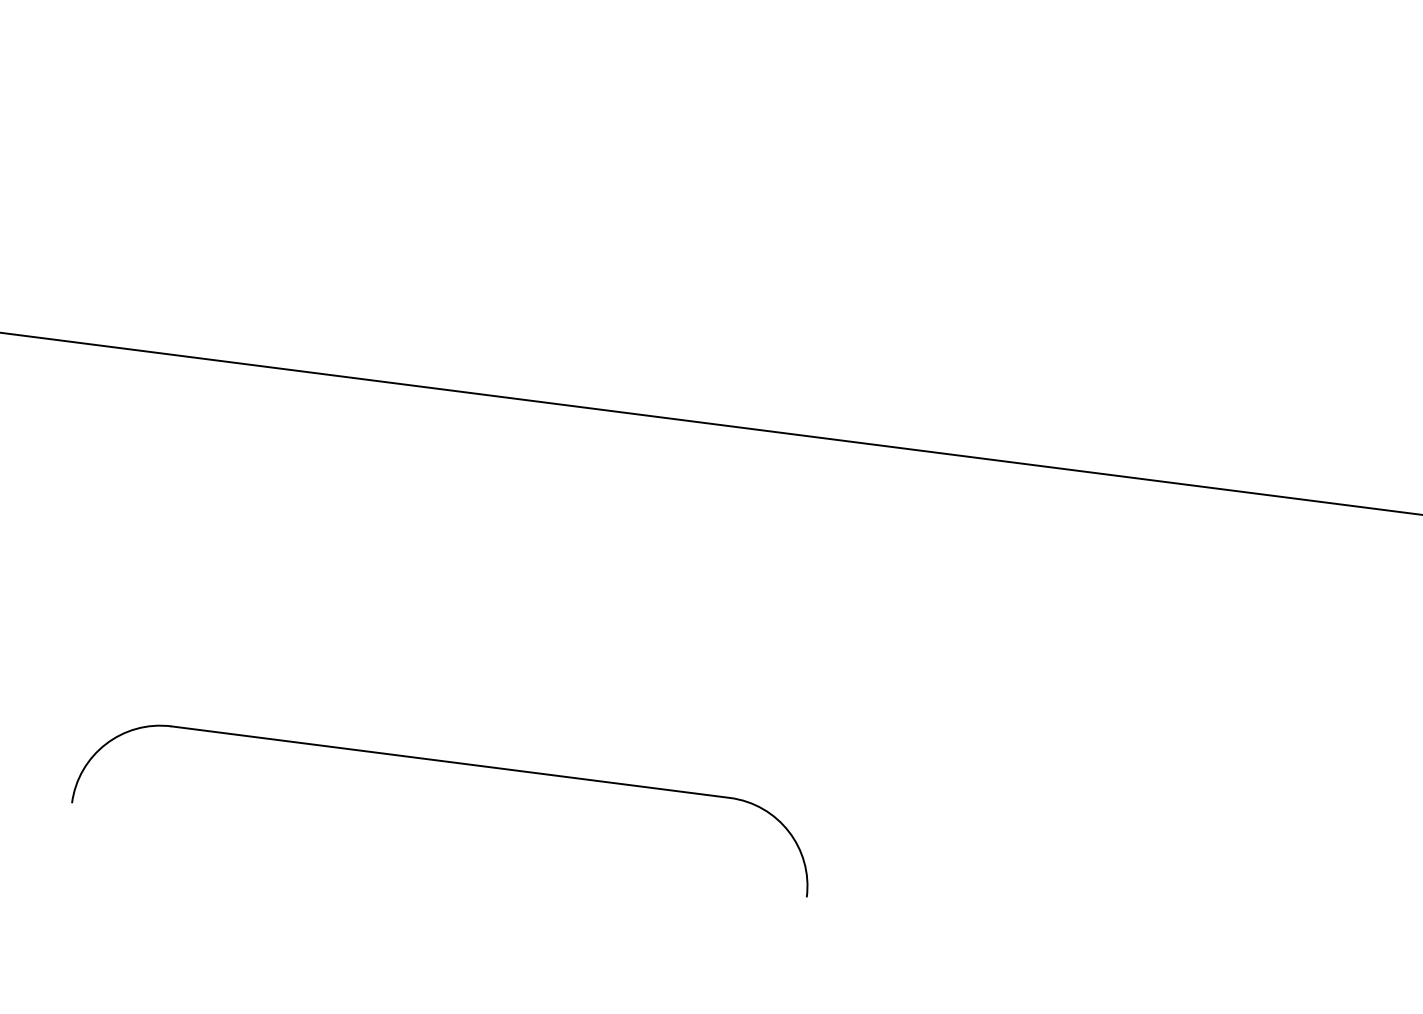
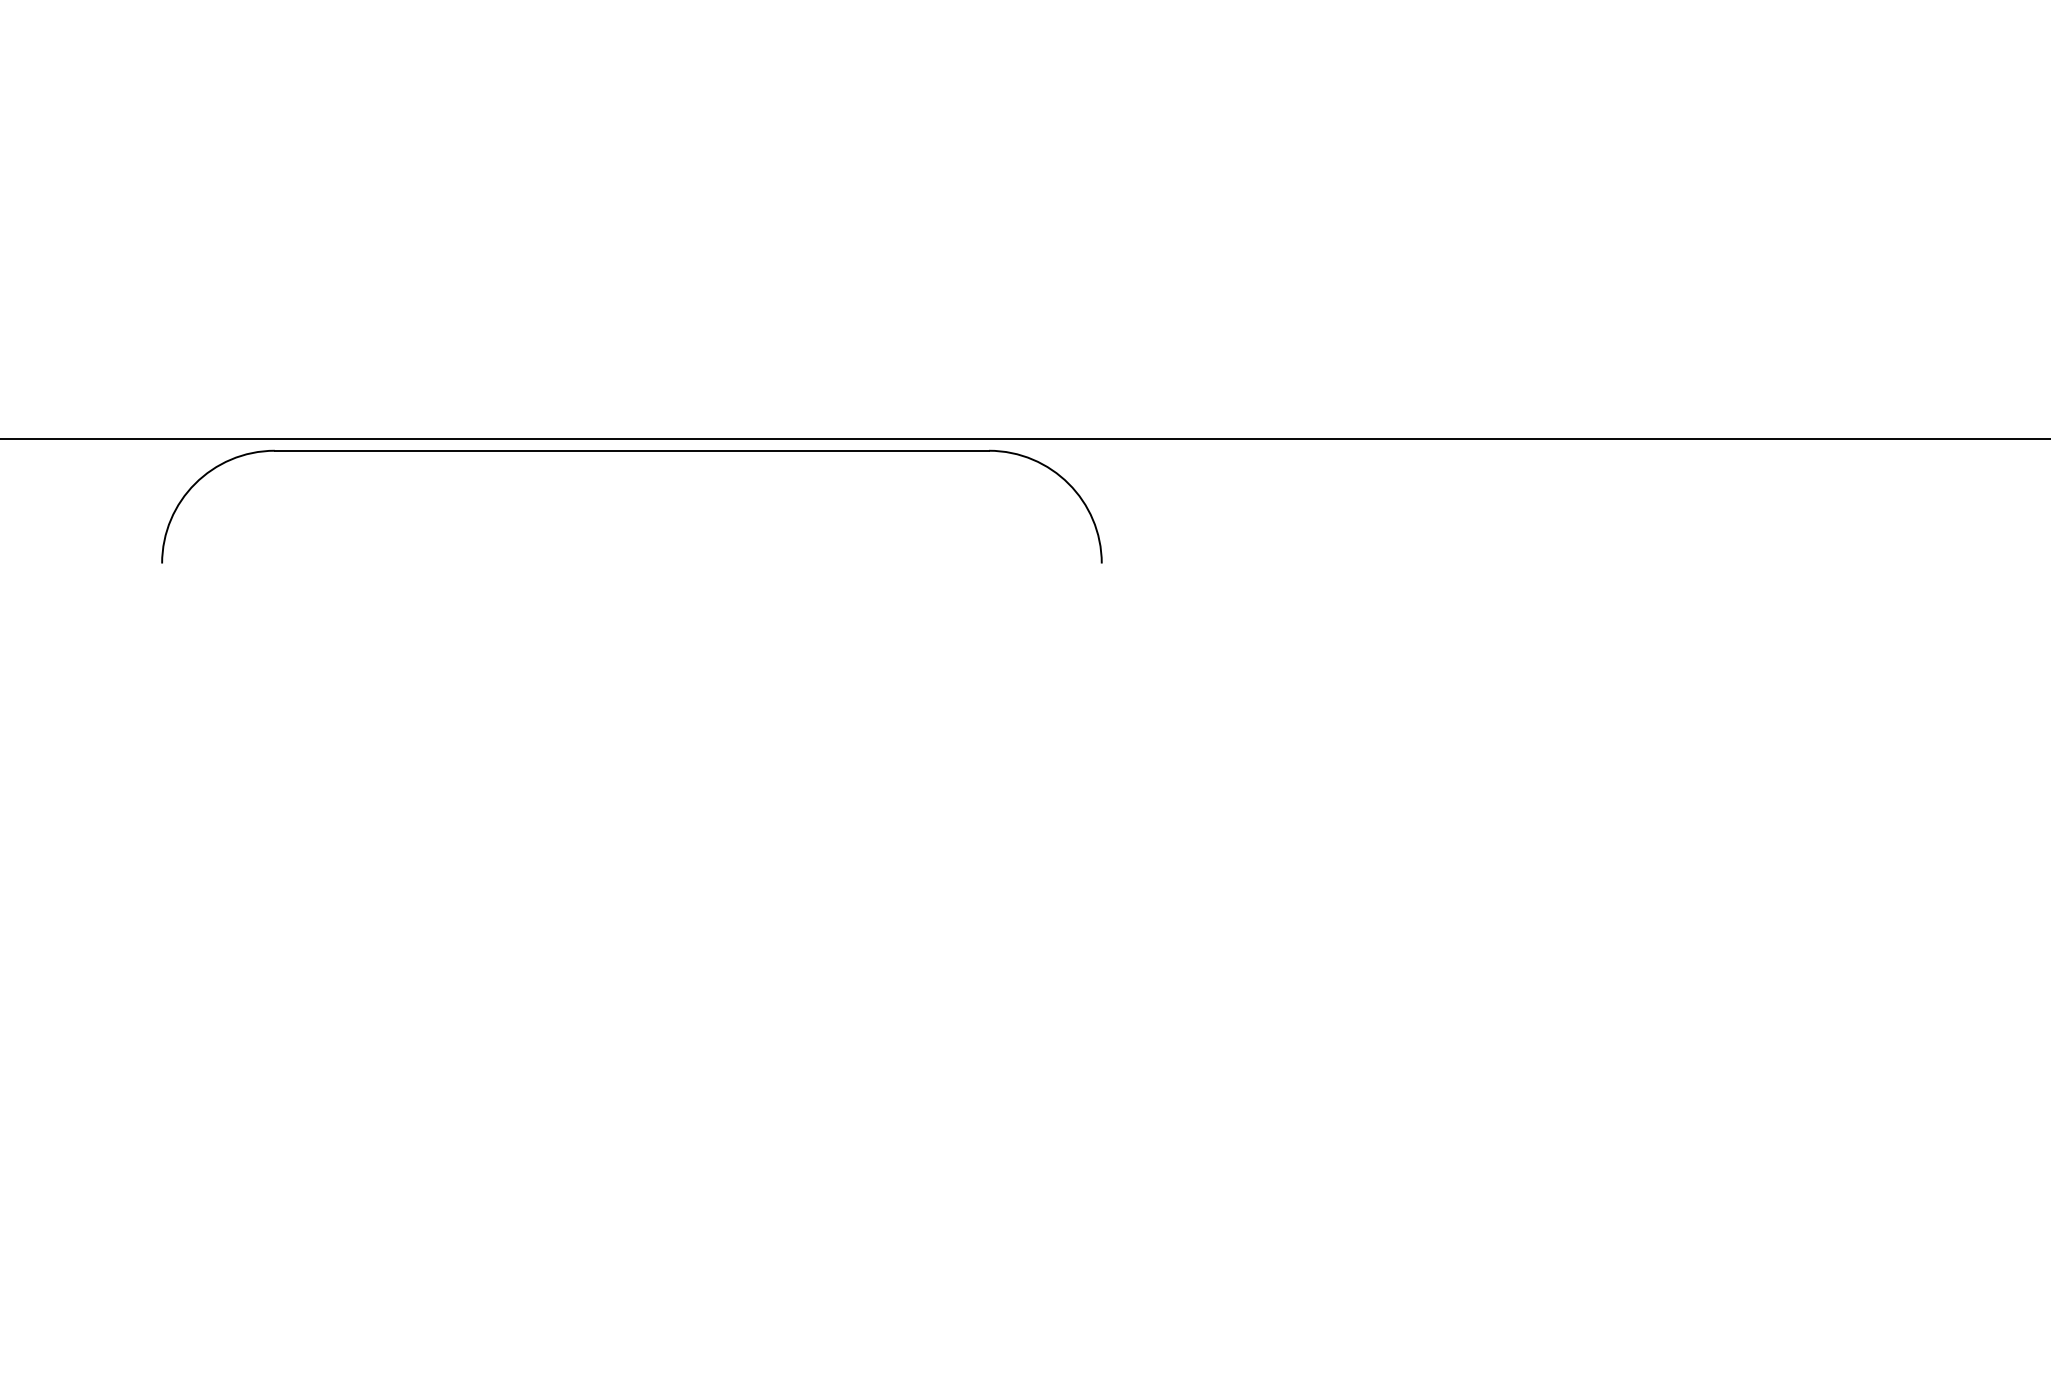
part: (450, 762) -> (631, 451), moved

